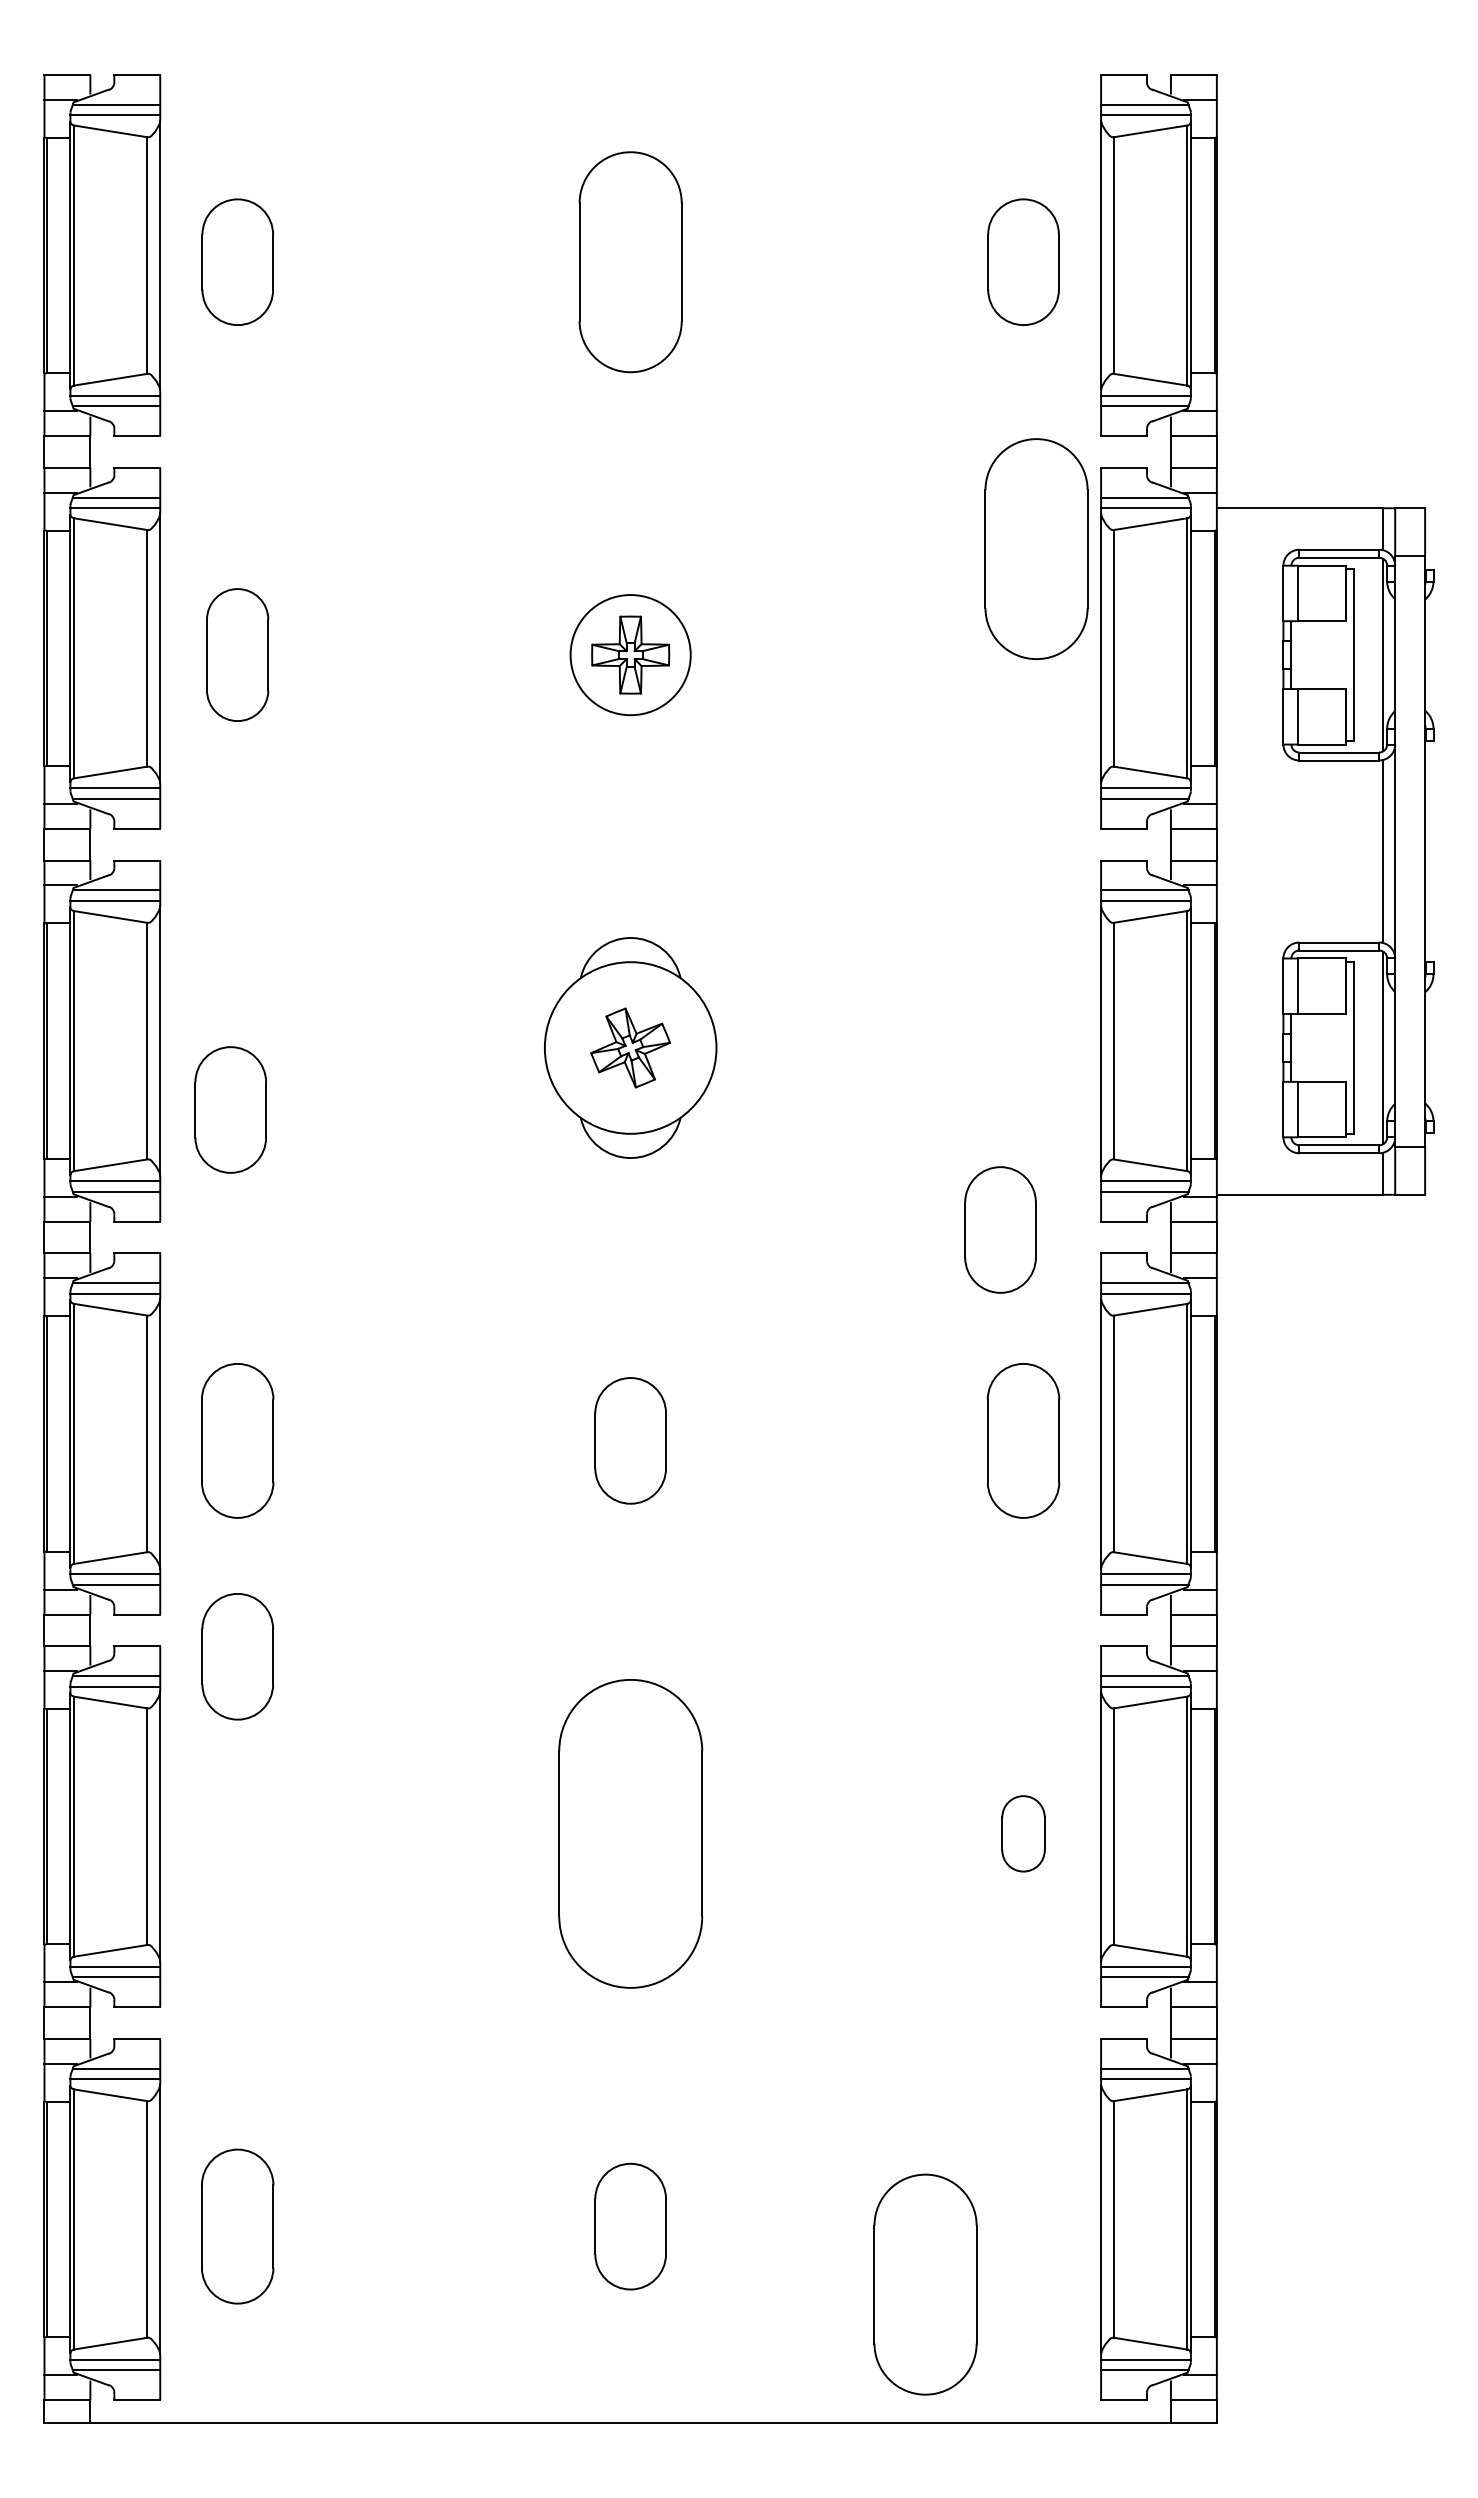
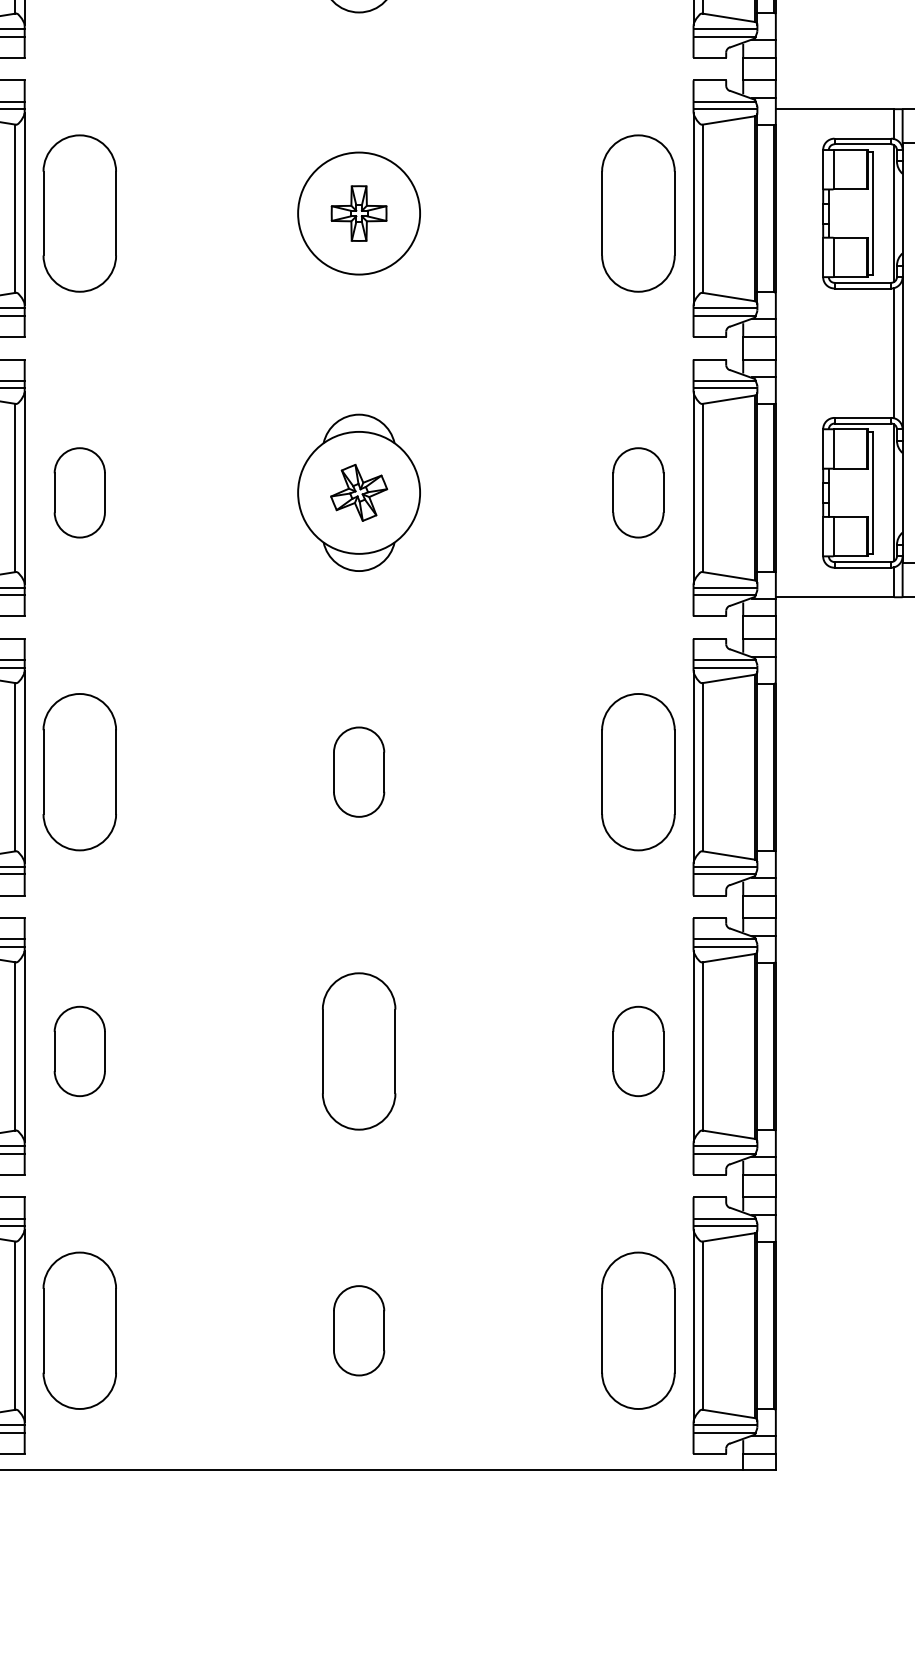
part: (1036, 548) -> (638, 213), moved
part: (237, 654) -> (79, 213), size x1.67
circle: (630, 654) -> (359, 213), size x1.43
part: (230, 1109) -> (79, 492), moved
part: (1000, 1229) -> (638, 492), moved
part: (237, 1440) -> (79, 771), size x1.43
part: (1023, 1440) -> (638, 771), size x1.43
part: (237, 1656) -> (79, 1051), moved
part: (630, 1833) -> (359, 1051), size x0.71
part: (1023, 1833) -> (638, 1051), size x1.67
part: (237, 2226) -> (79, 1330), size x1.43
part: (925, 2284) -> (638, 1330), moved

